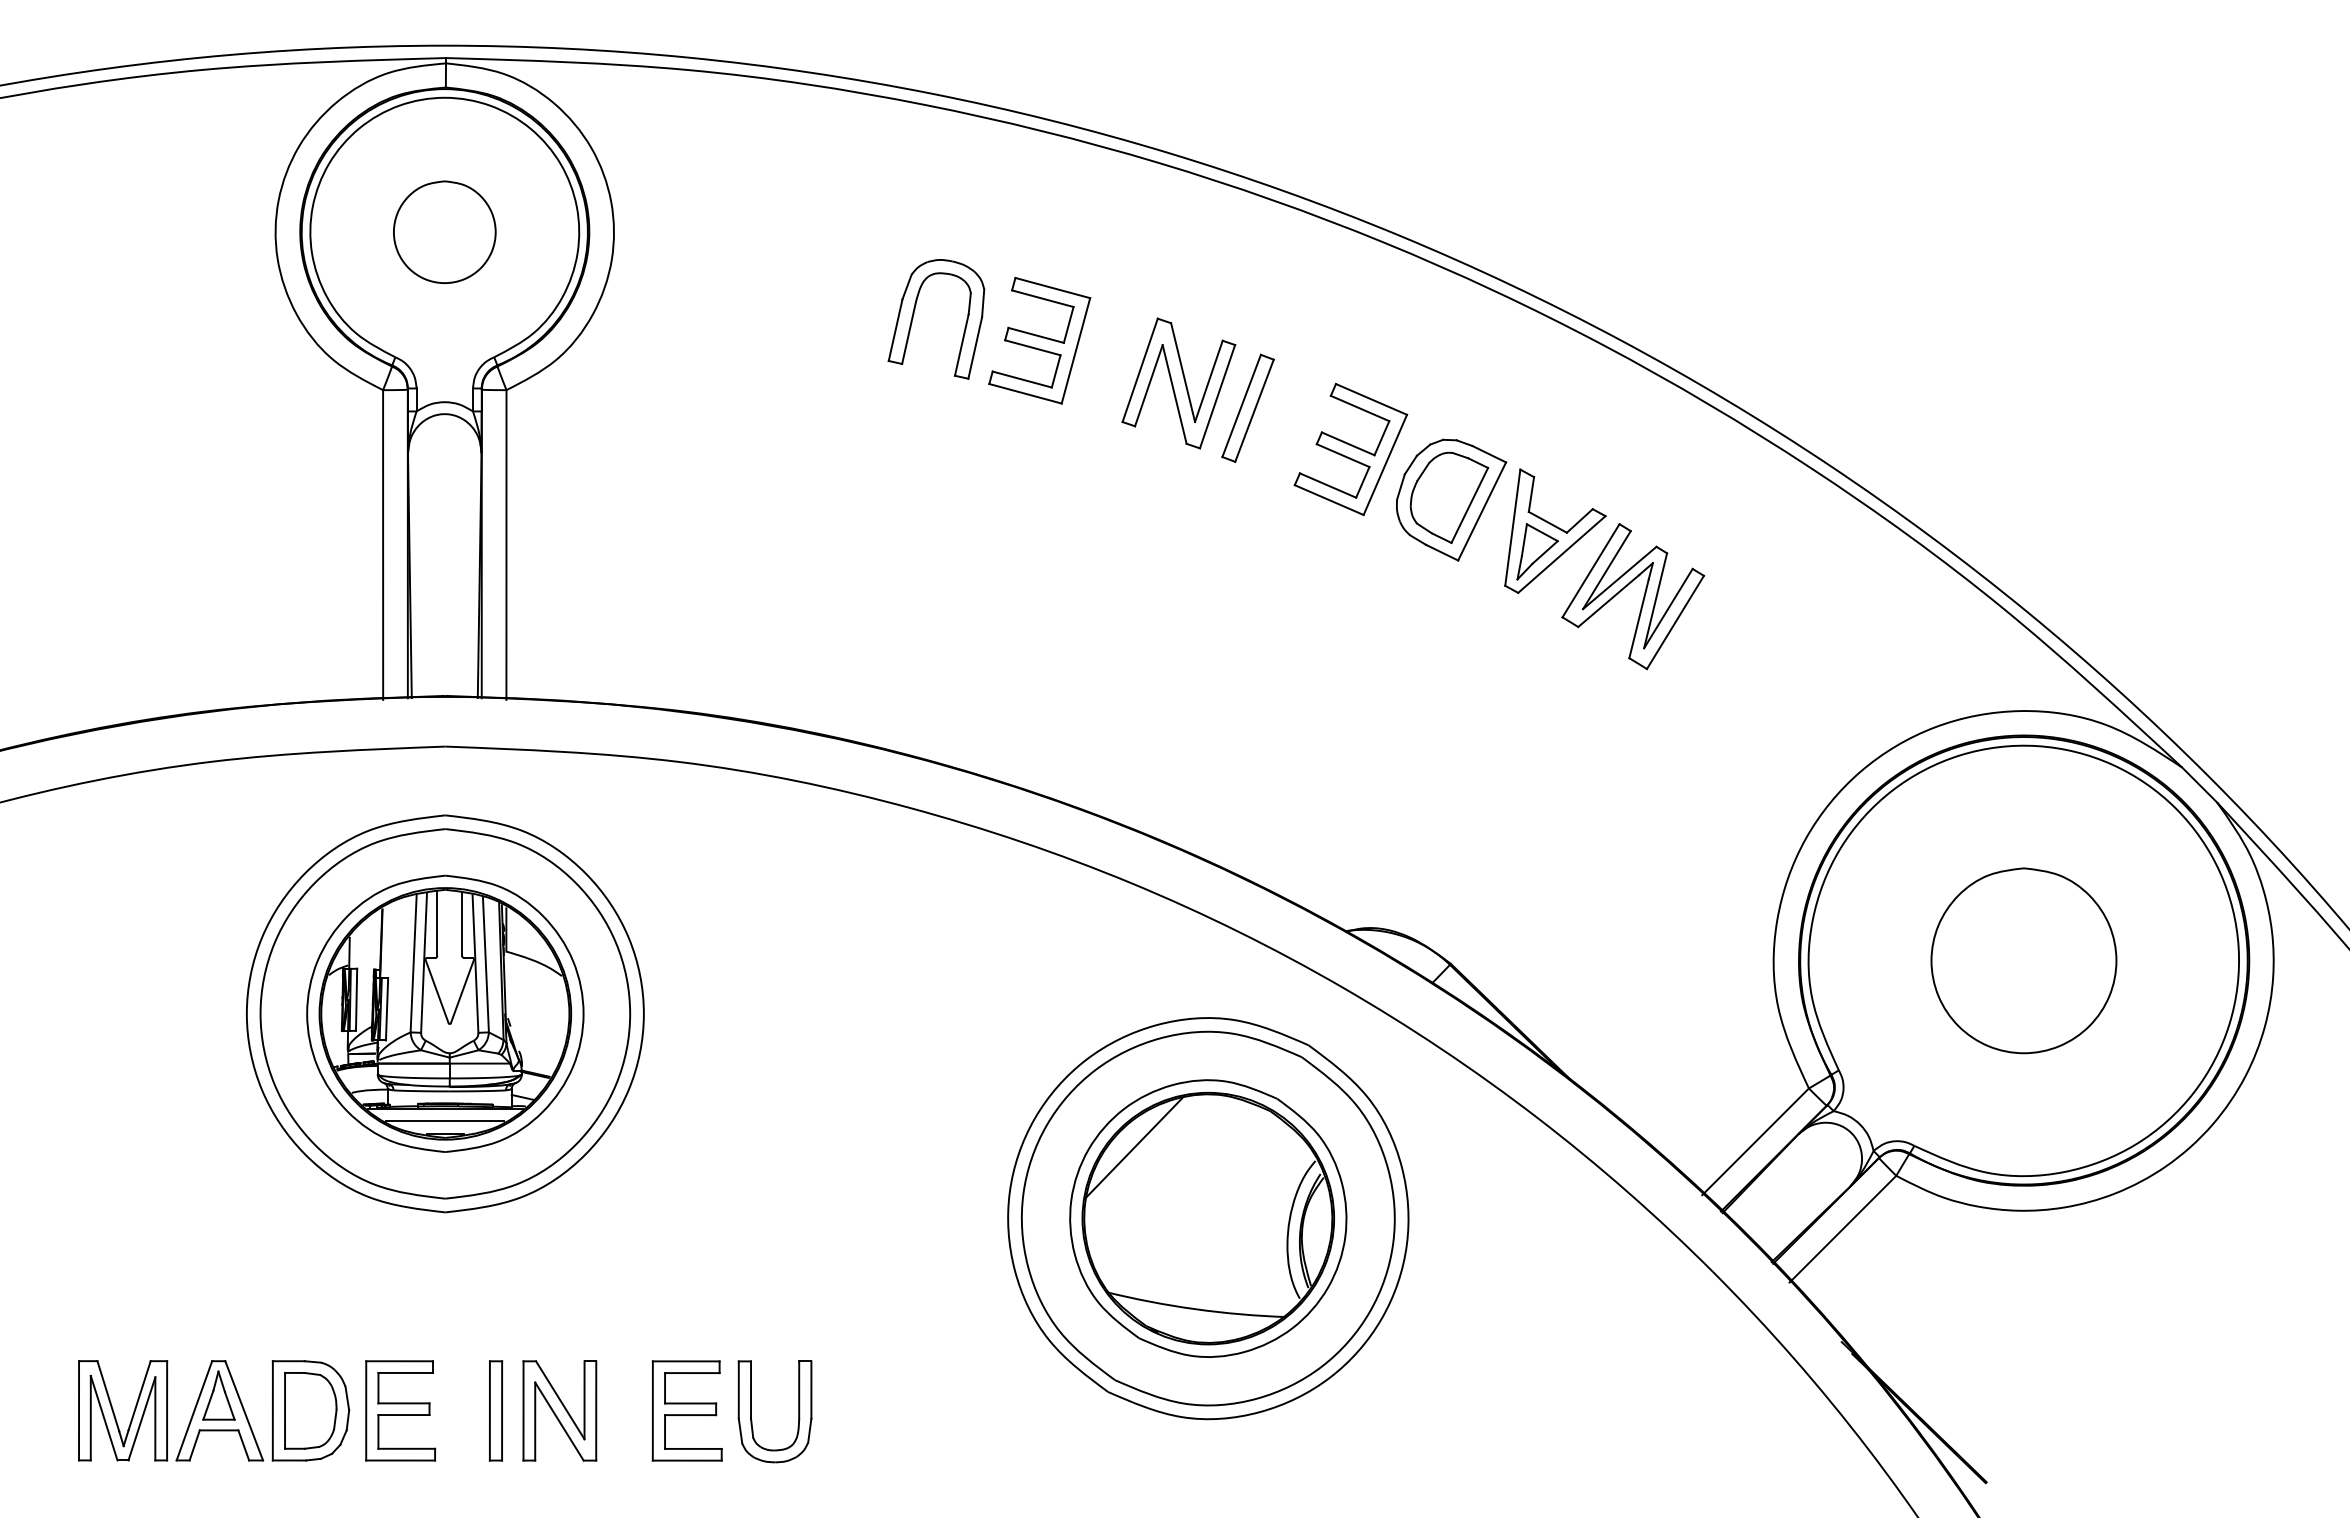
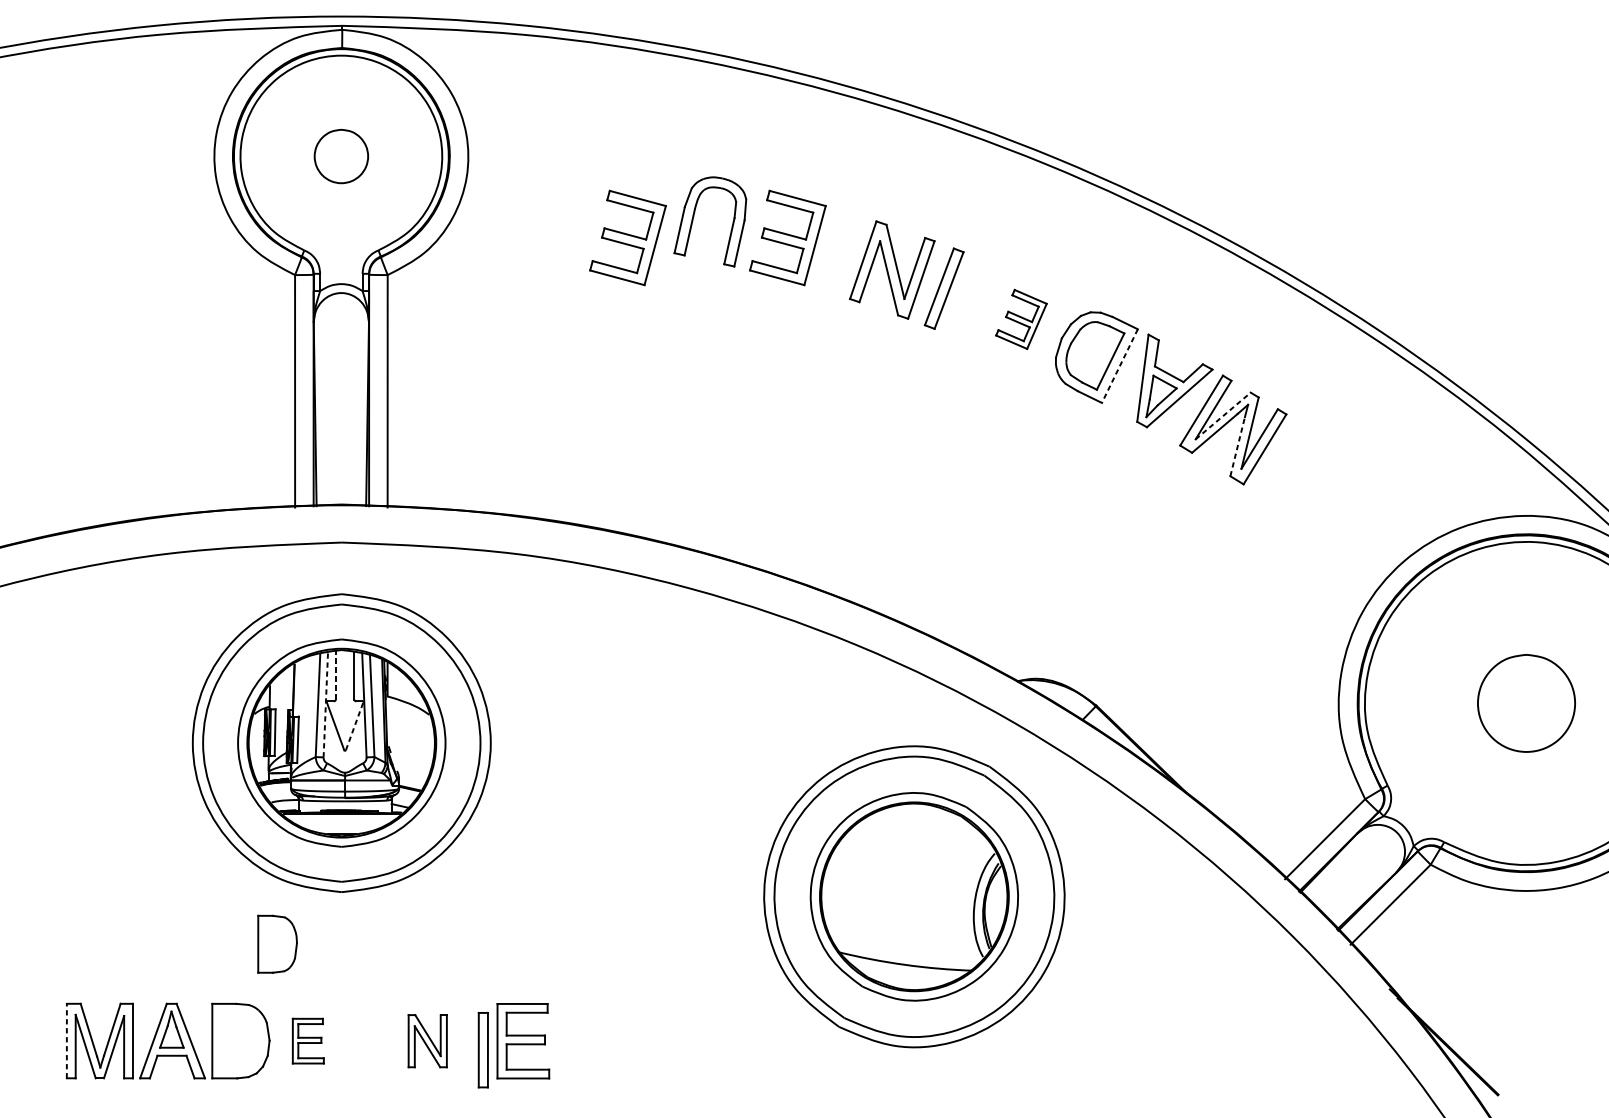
part: (444, 231) -> (341, 156), size x0.7
part: (826, 340) -> (627, 237), added
part: (1350, 448) -> (1021, 318), size x0.6
line: (1482, 511) -> (1120, 366), solid -> dashed
line: (1620, 577) -> (1223, 415), solid -> dashed
line: (1639, 618) -> (1238, 446), solid -> dashed
line: (437, 923) -> (335, 675), solid -> dashed
part: (2023, 960) -> (1526, 703), size x0.7
line: (424, 963) -> (326, 705), solid -> dashed
line: (462, 991) -> (354, 726), solid -> dashed
line: (445, 1120) -> (341, 823), removed
line: (1133, 1148) -> (858, 844), removed
line: (79, 1410) -> (67, 1040), solid -> dashed
part: (310, 1410) -> (277, 944), moved
part: (400, 1410) -> (308, 1040), size x0.6
part: (495, 1410) -> (483, 1049), moved
part: (559, 1410) -> (427, 1040), size x0.7
part: (751, 1411) -> (571, 1041), removed

